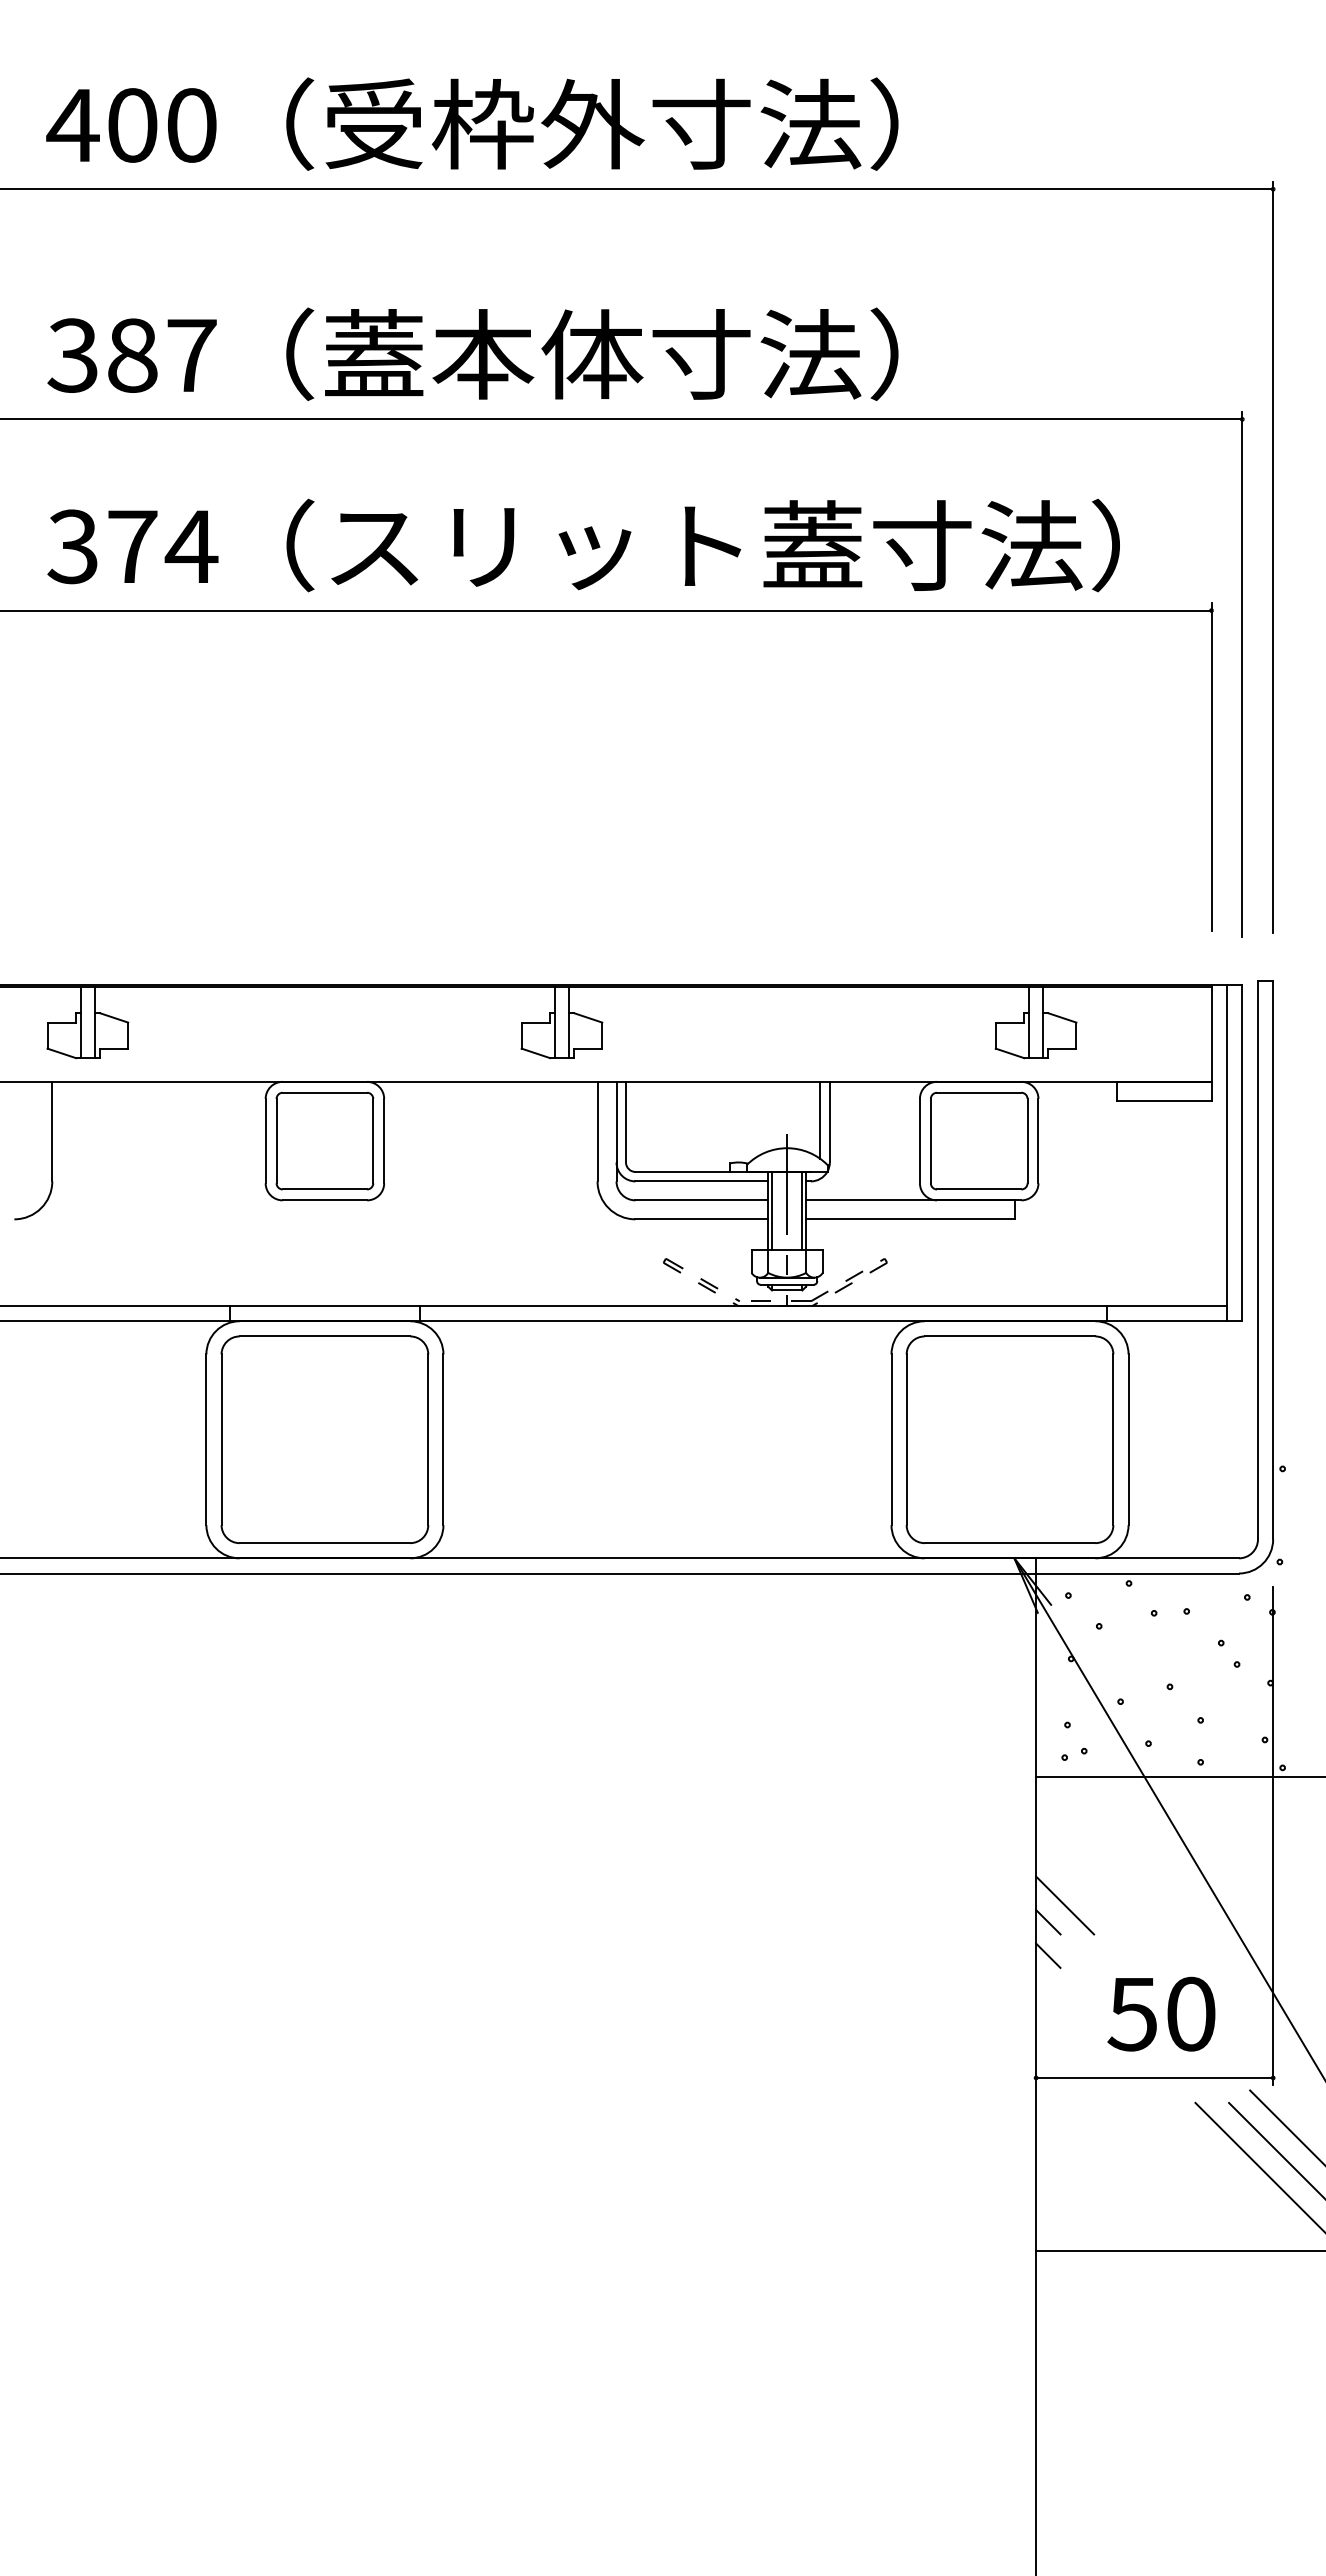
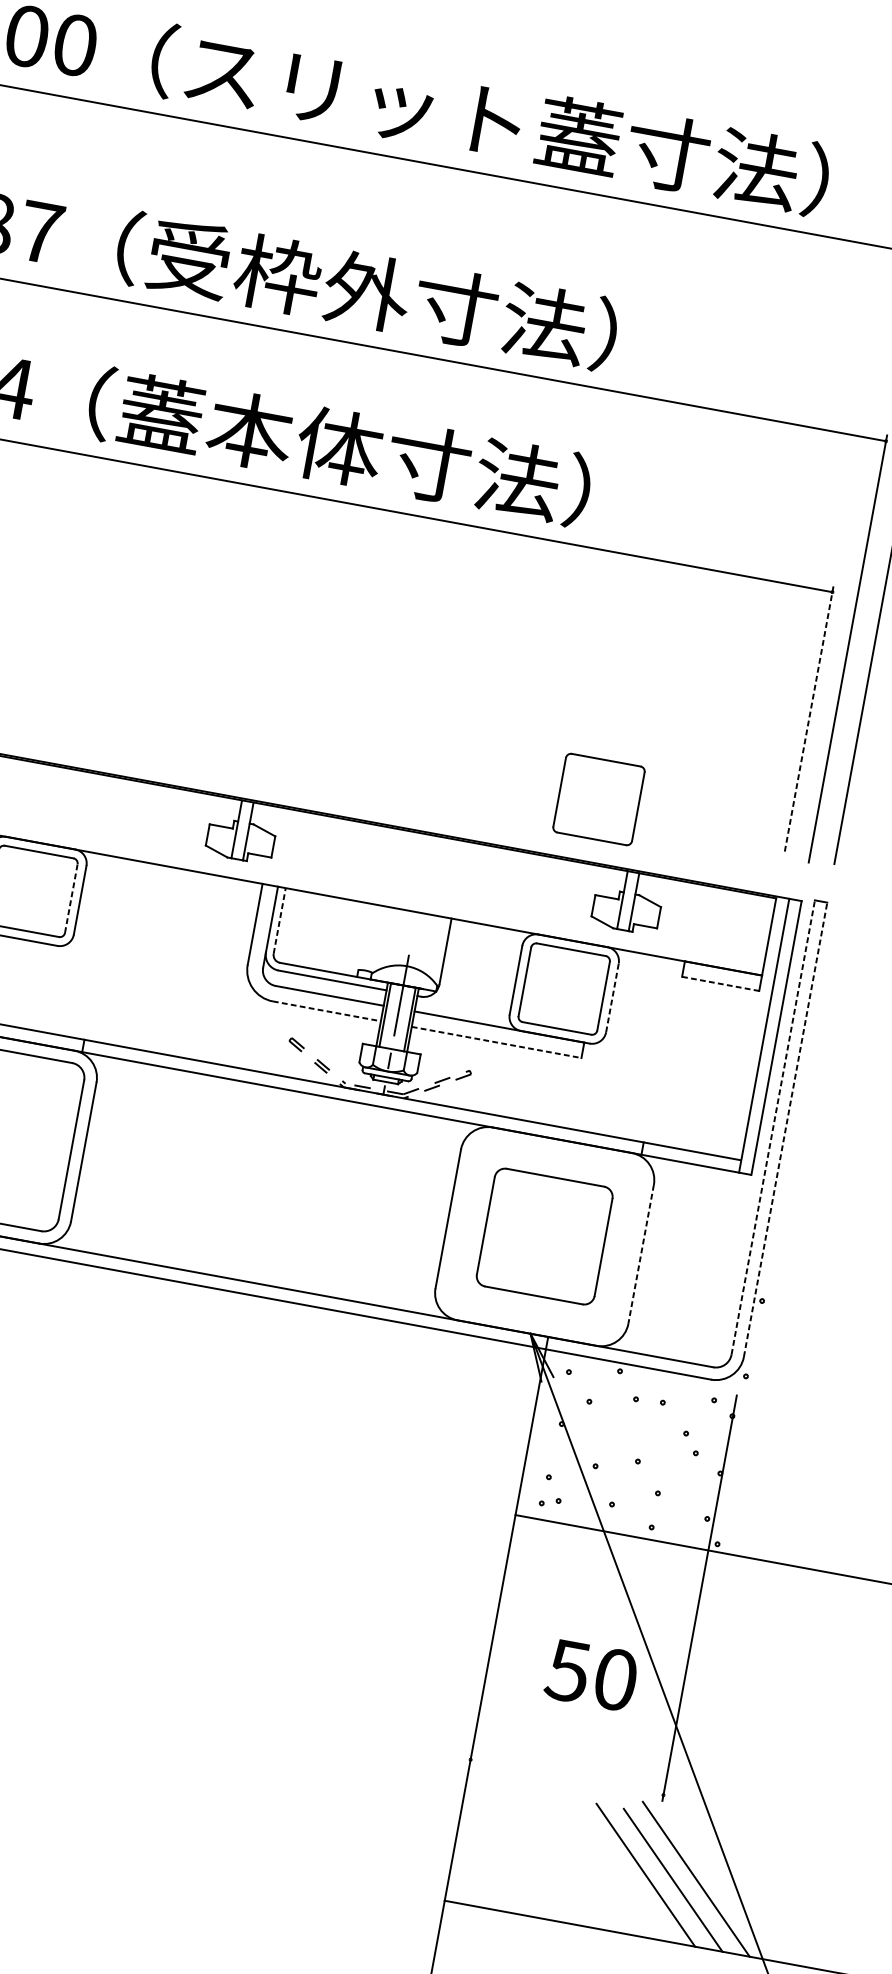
text: (720, 123) -> (505, 122), （受枠外寸法） -> （スリット蓋寸法）
text: (484, 353) -> (279, 274), （蓋本体寸法） -> （受枠外寸法）
text: (722, 545) -> (444, 466), （スリット蓋寸法） -> （蓋本体寸法）
line: (1211, 767) -> (808, 719), solid -> dashed
part: (979, 907) -> (599, 799), added
line: (1164, 1100) -> (721, 983), solid -> dashed
line: (820, 1119) -> (438, 947), removed
line: (625, 1121) -> (279, 920), solid -> dashed
line: (373, 1140) -> (71, 898), solid -> dashed
line: (1038, 1140) -> (612, 997), solid -> dashed
line: (702, 1219) -> (327, 1011), solid -> dashed
line: (910, 1219) -> (496, 1042), solid -> dashed
line: (1257, 1259) -> (772, 1126), solid -> dashed
line: (1273, 1259) -> (785, 1129), solid -> dashed
part: (1009, 1439) -> (544, 1236), size x0.7
line: (1128, 1440) -> (640, 1254), solid -> dashed
line: (1065, 1905) -> (520, 1623), removed
line: (1048, 1922) -> (503, 1635), removed
line: (1048, 1955) -> (499, 1661), removed
text: (1161, 2013) -> (591, 1674), moved
line: (1154, 2077) -> (567, 1777), removed

